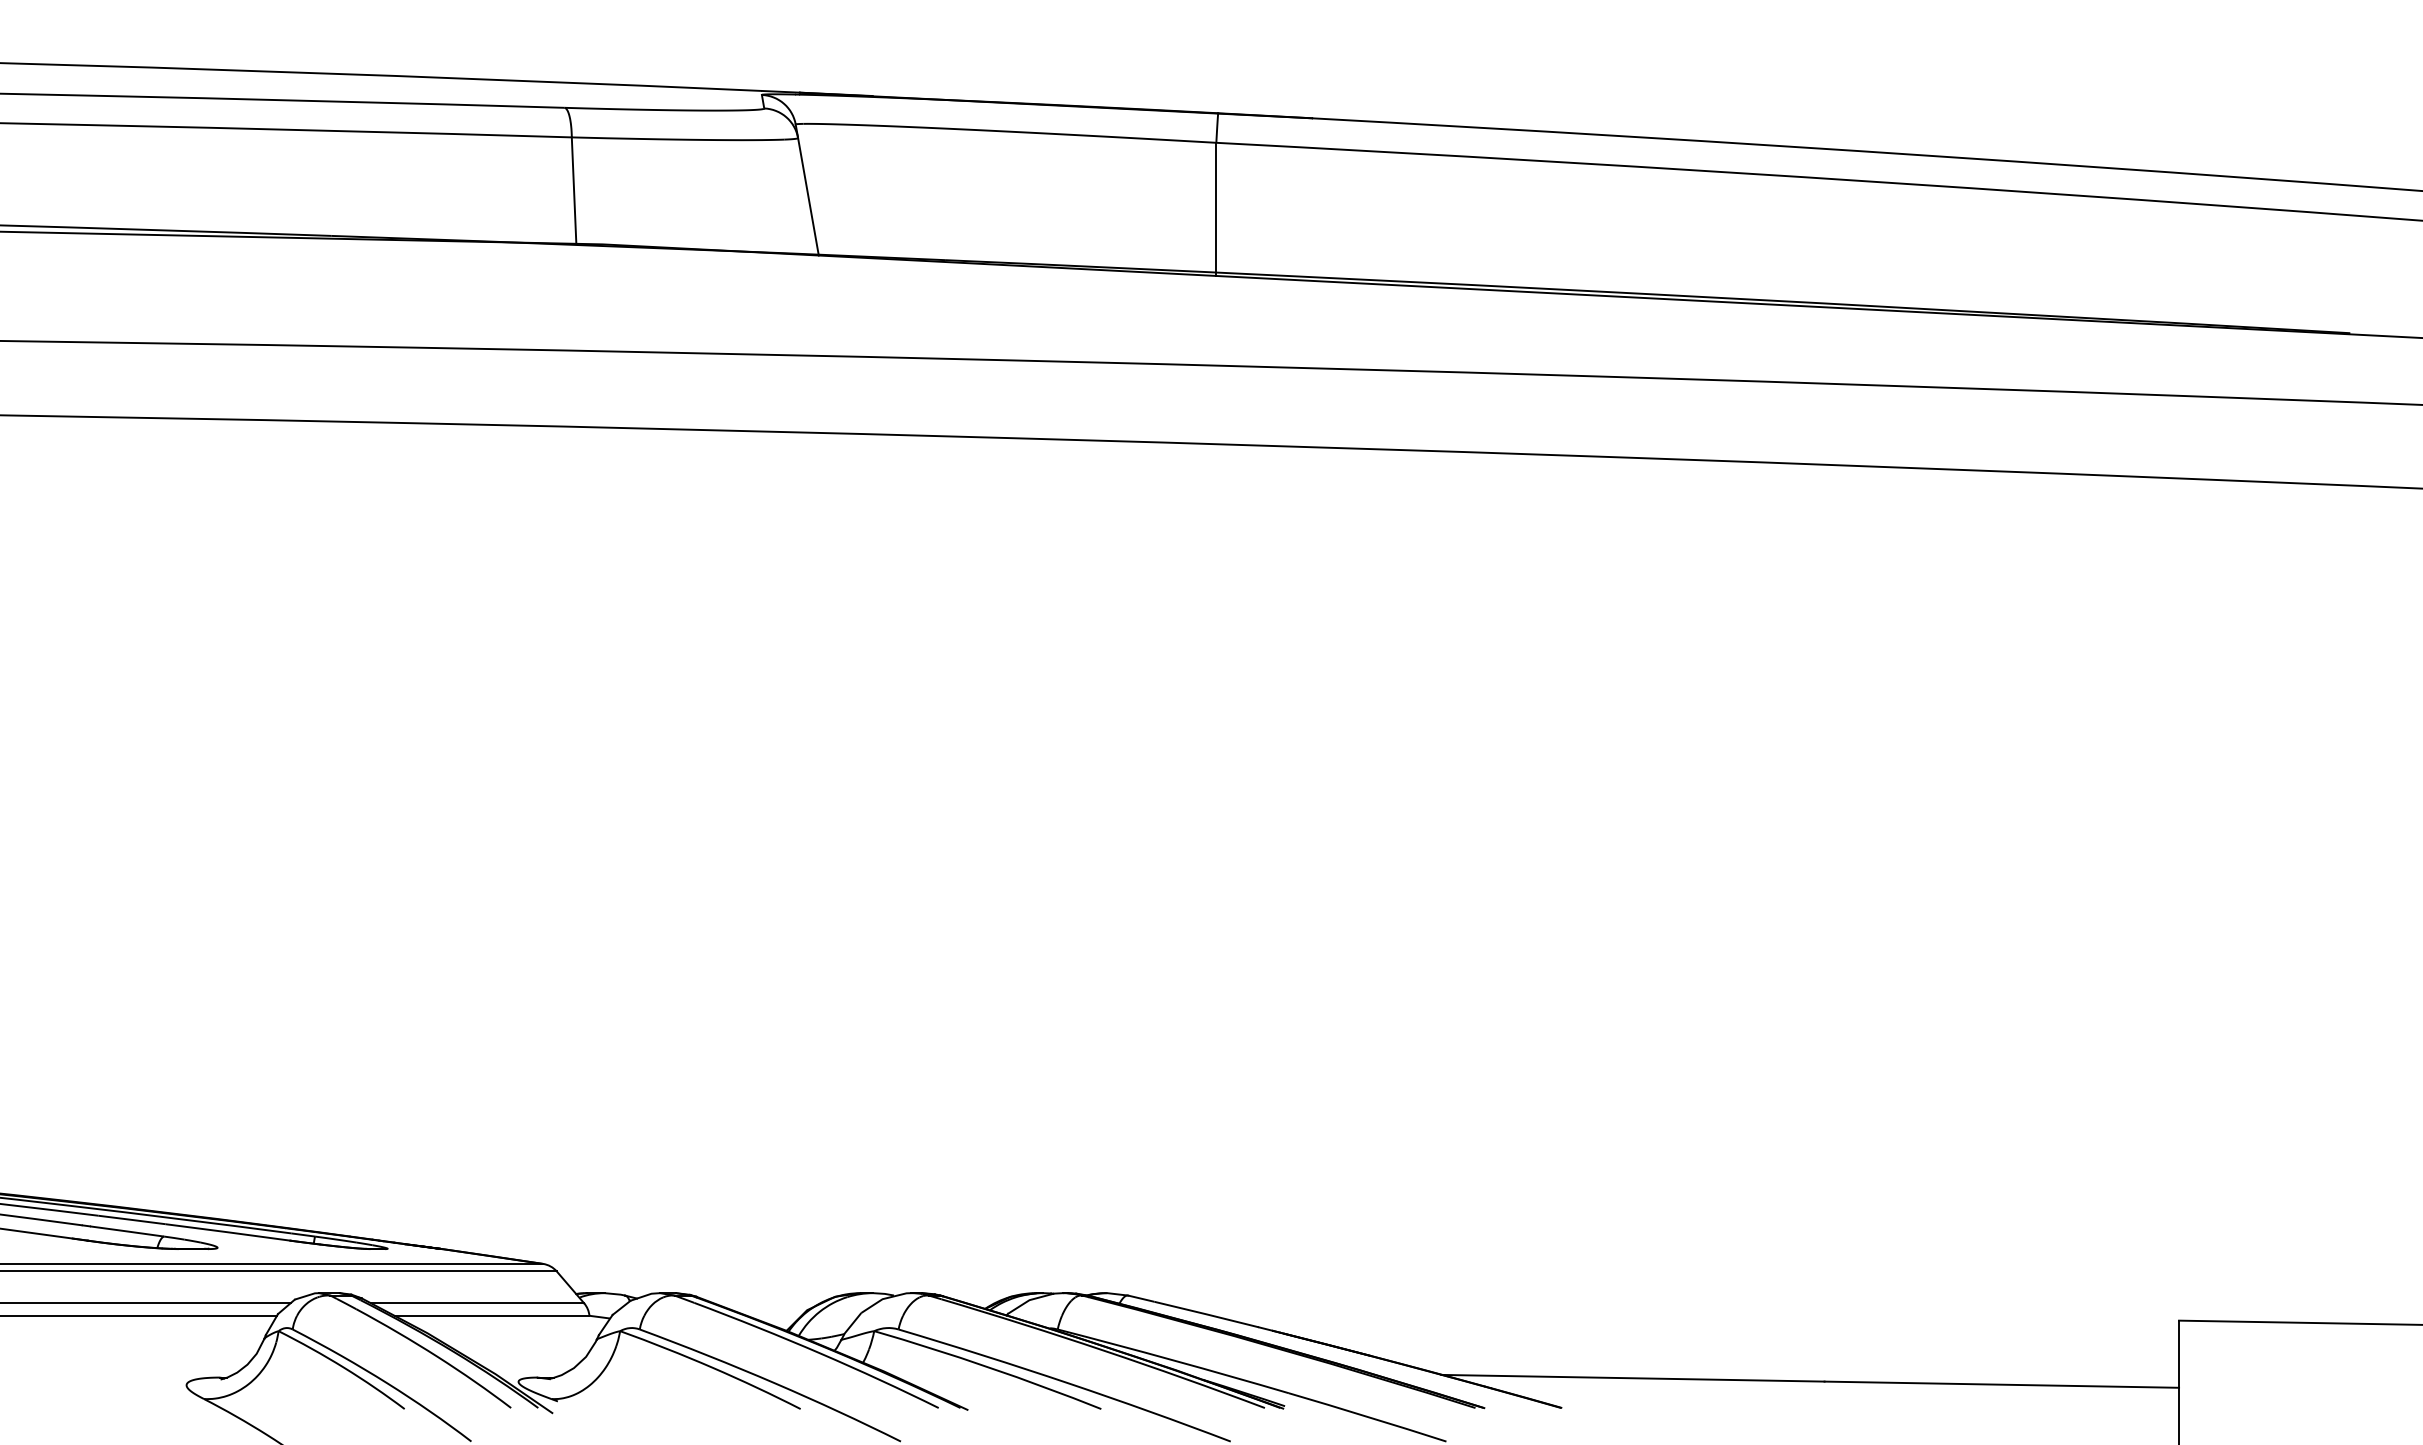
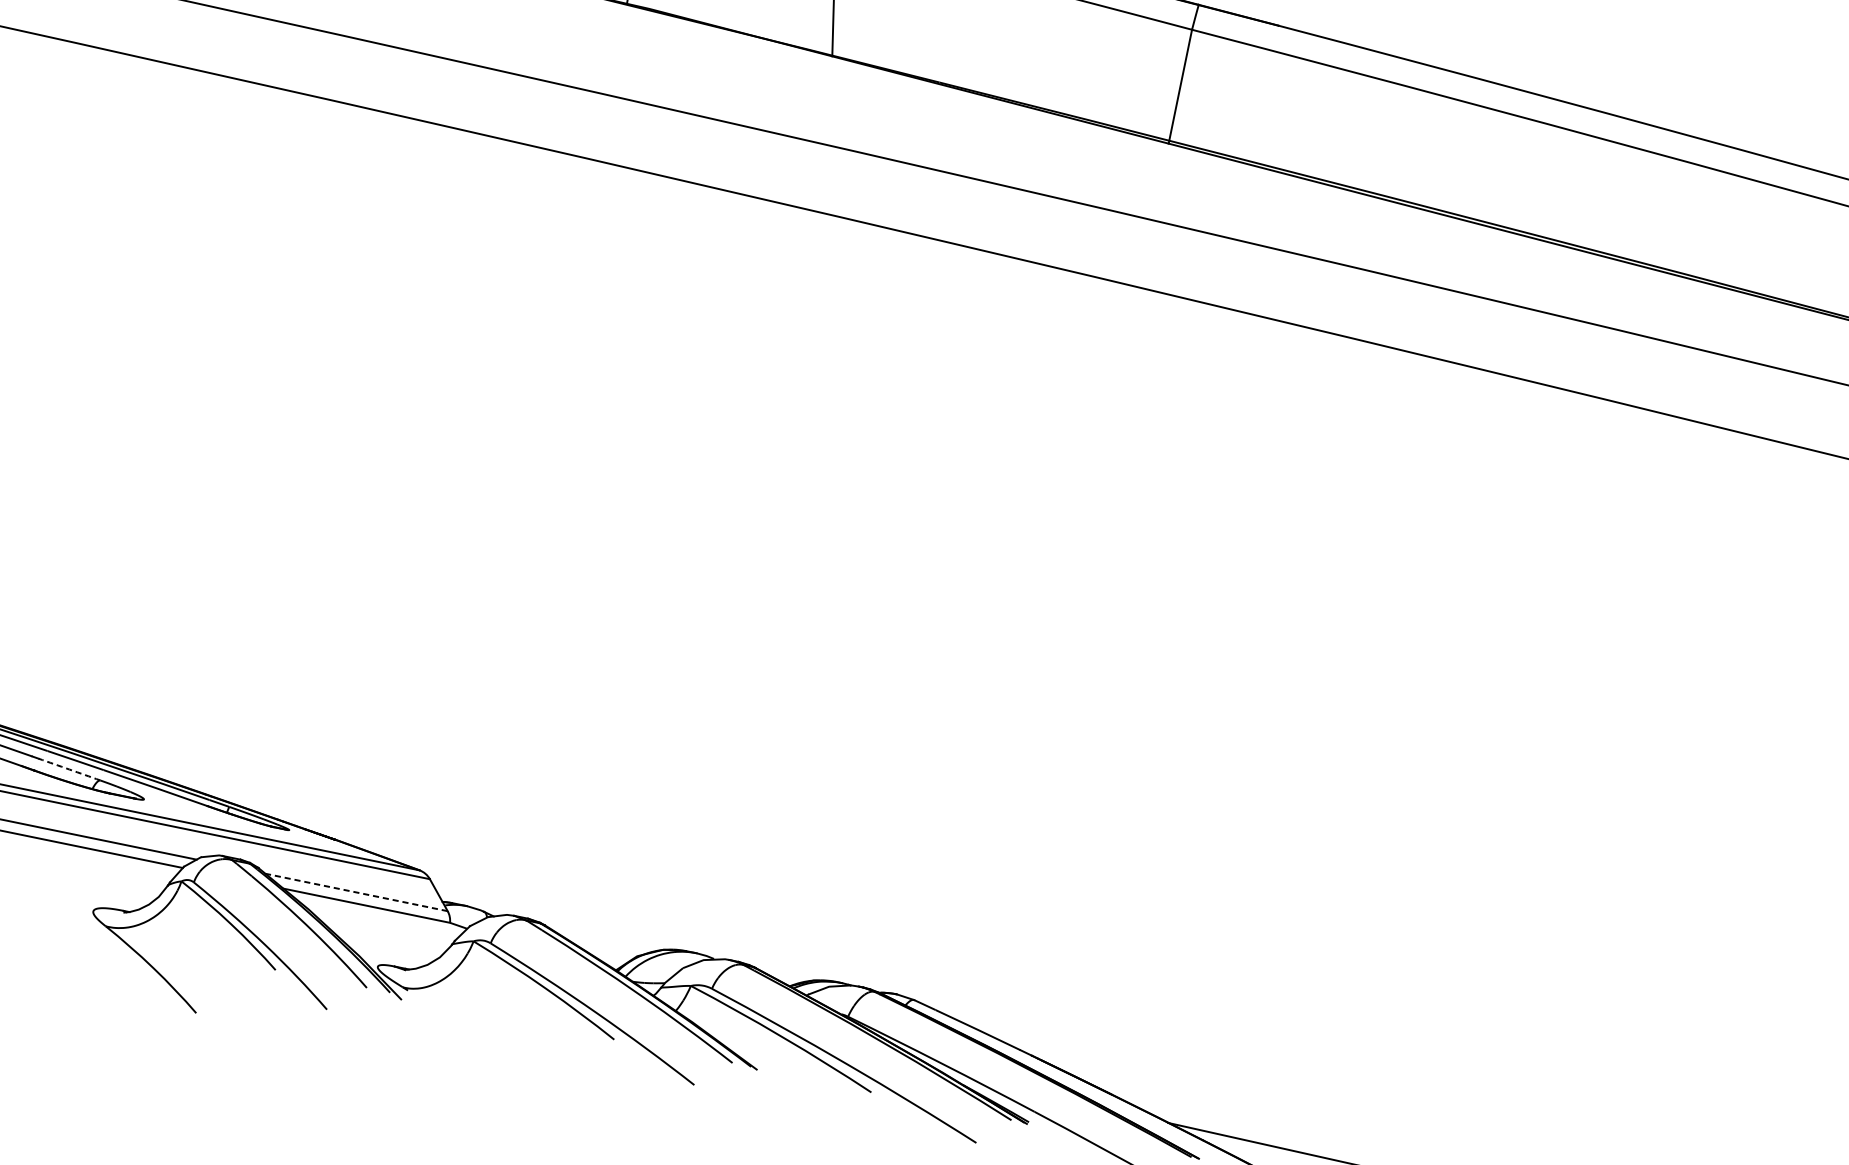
arc: (127, 1231) -> (69, 769), solid -> dashed
line: (477, 1303) -> (356, 892), solid -> dashed

